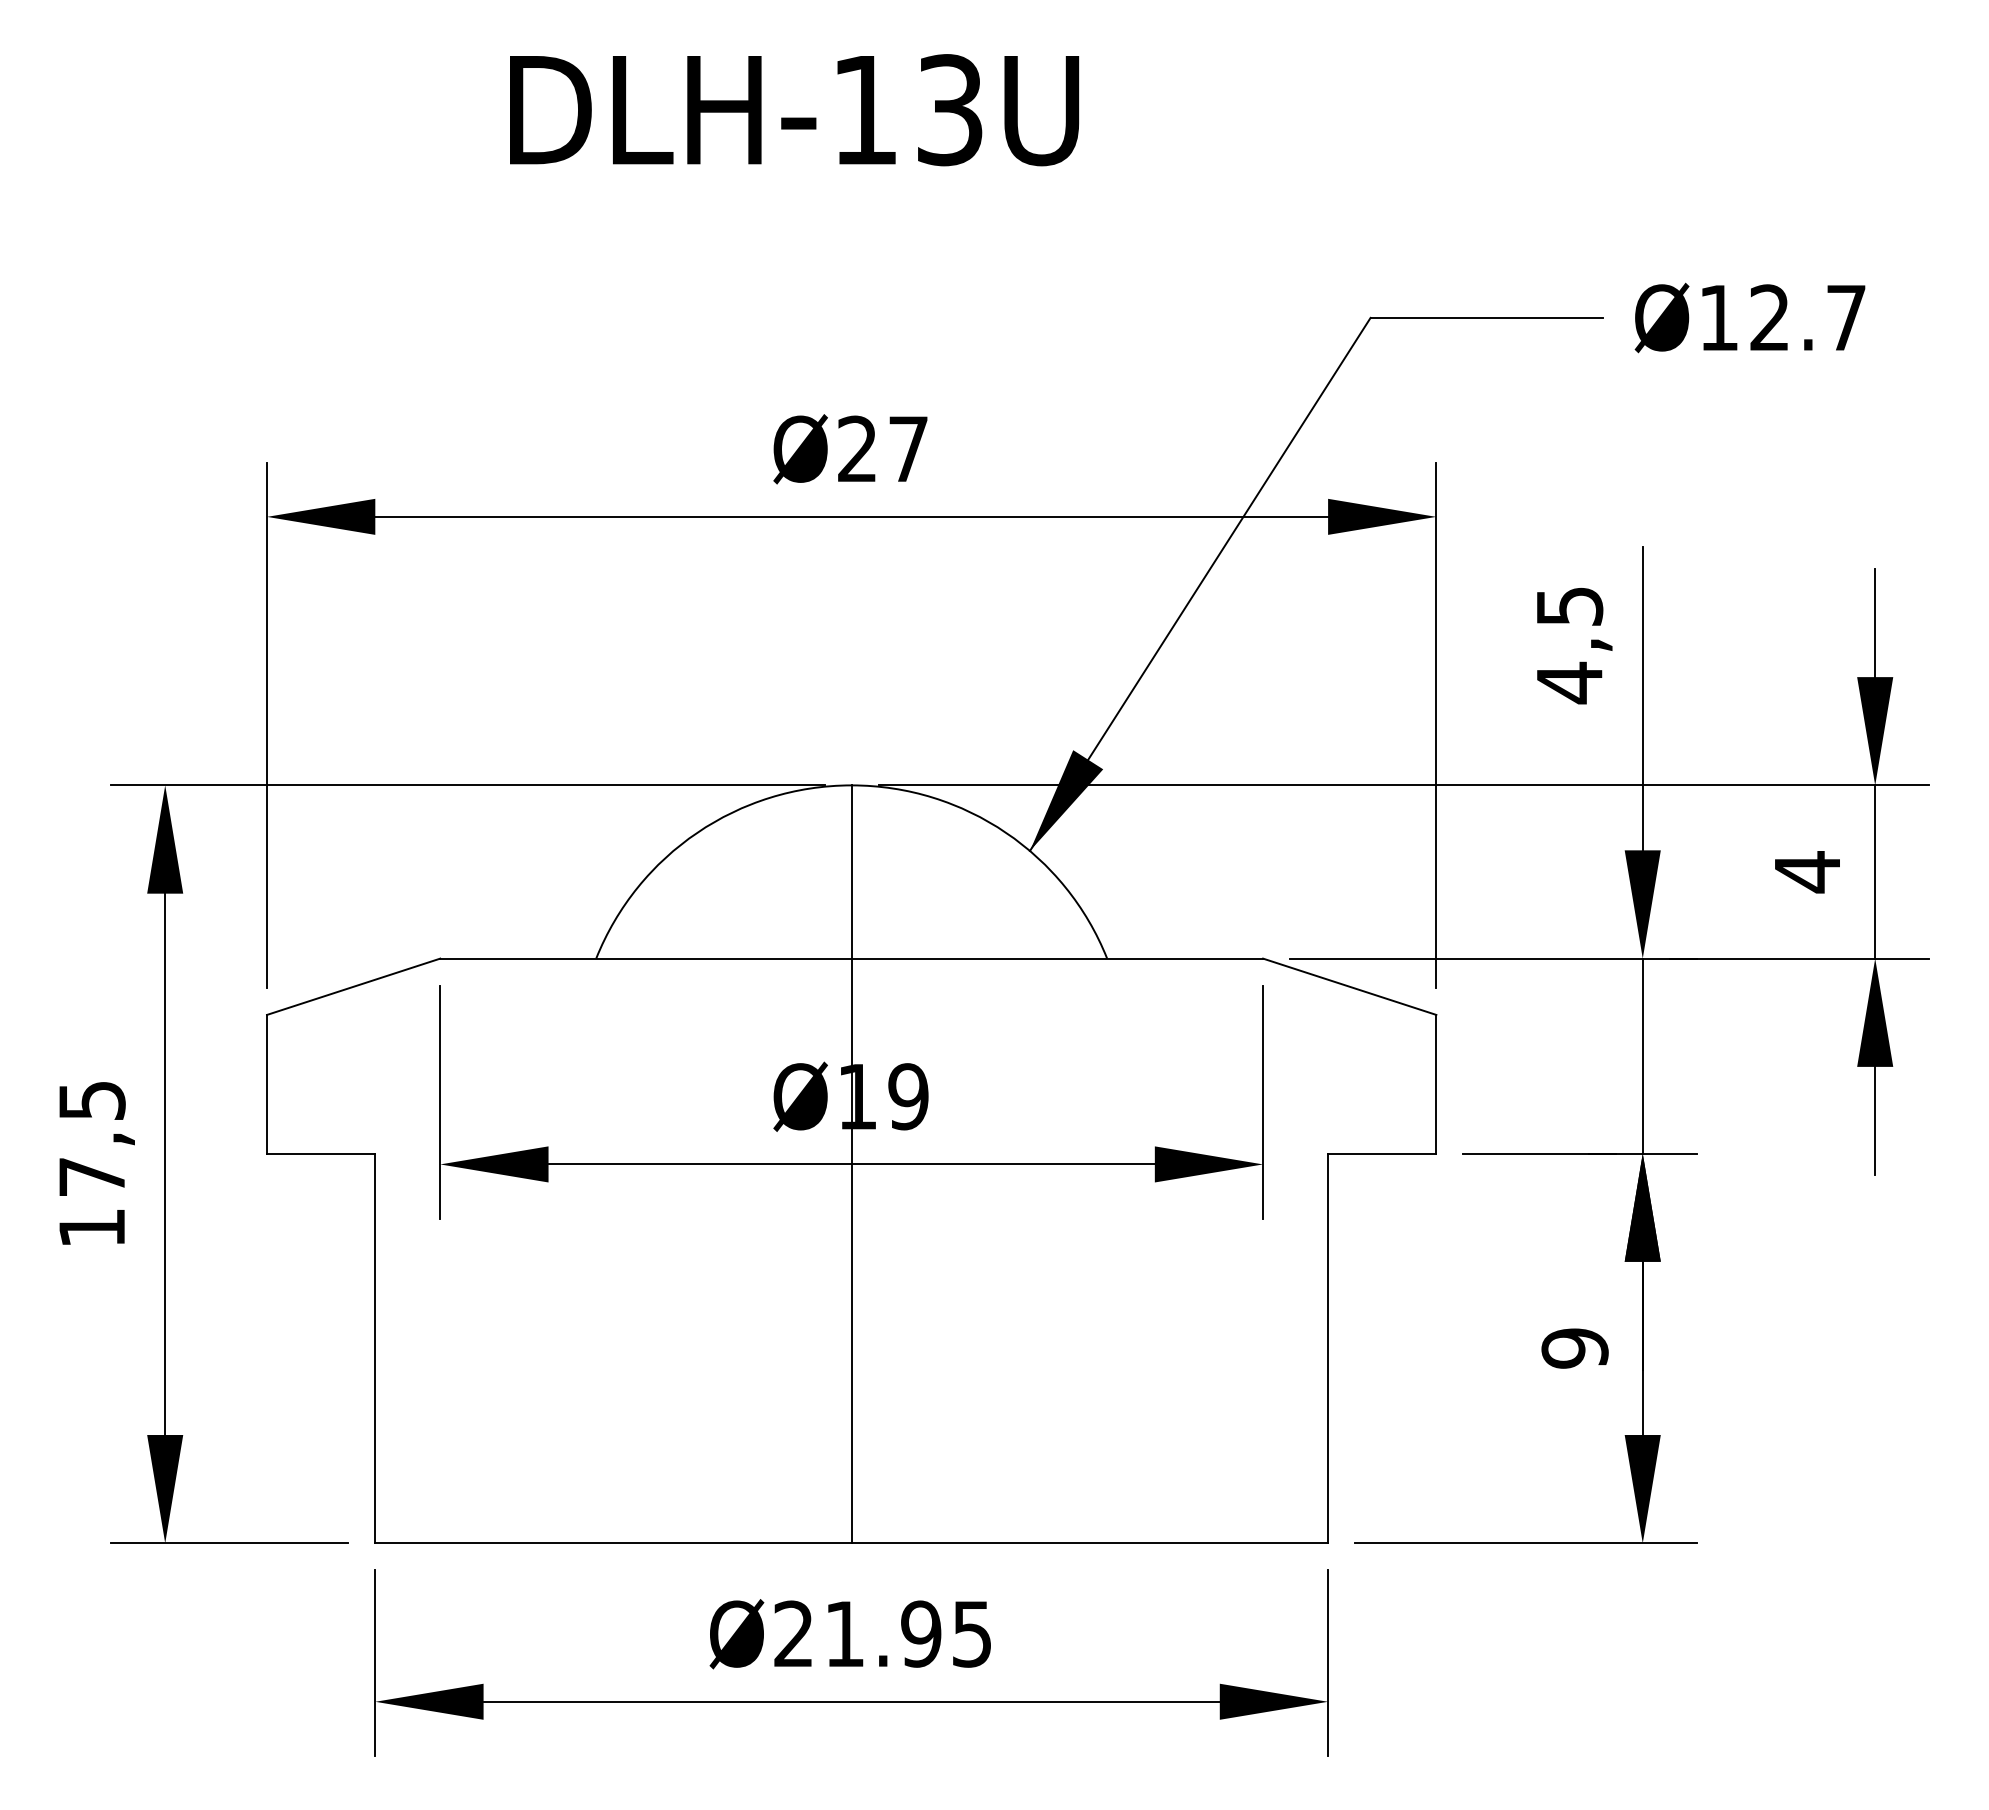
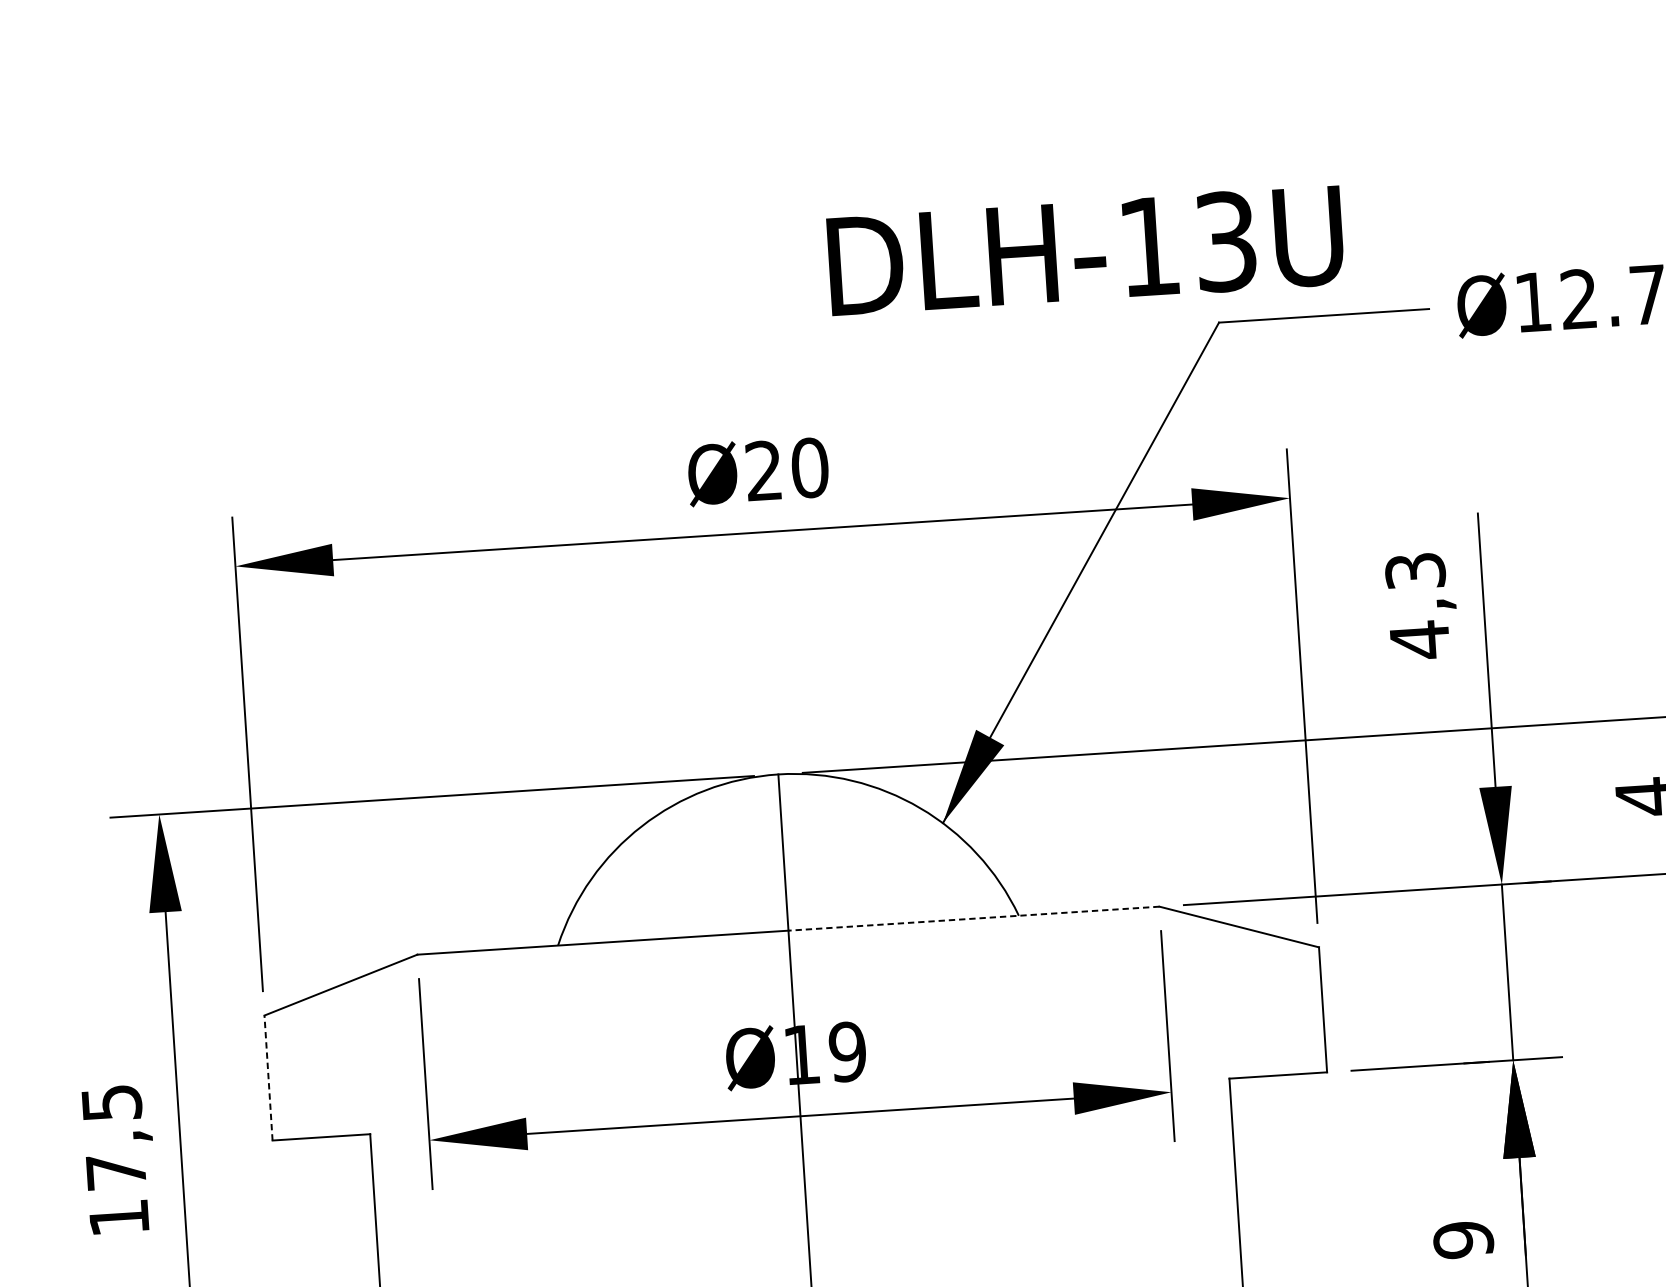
text: (794, 110) -> (1085, 251), moved
text: (908, 448) -> (809, 467), Ø27 -> Ø20
text: (1569, 606) -> (1415, 571), 4,5 -> 4,3
line: (1057, 958) -> (974, 918), solid -> dashed
line: (267, 1083) -> (268, 1077), solid -> dashed

